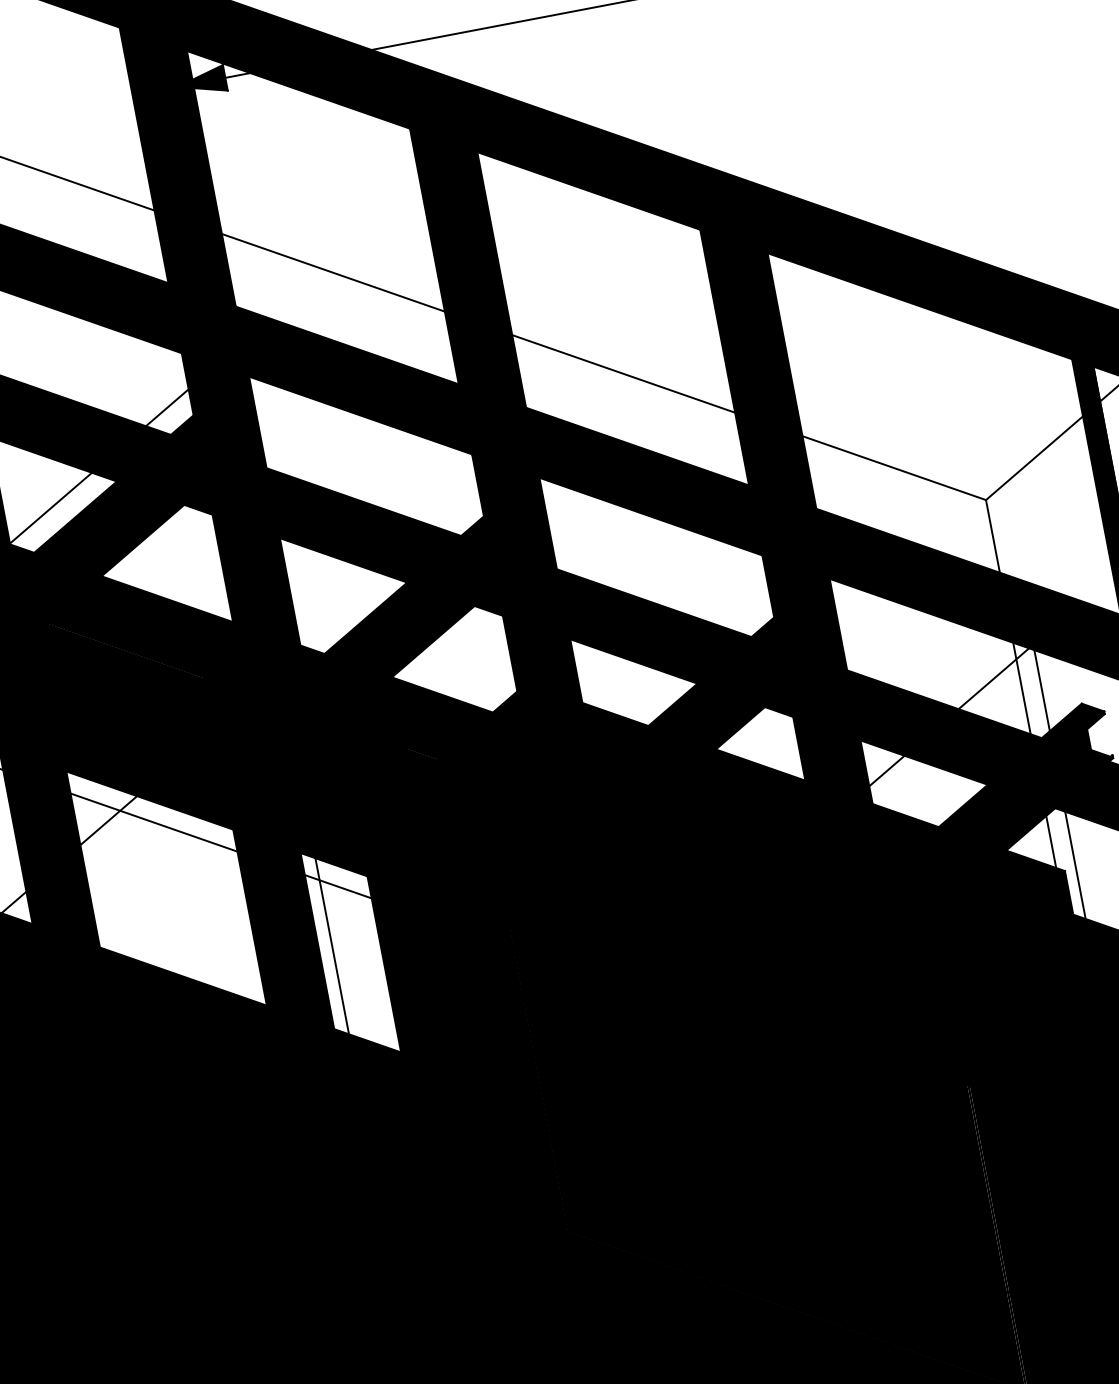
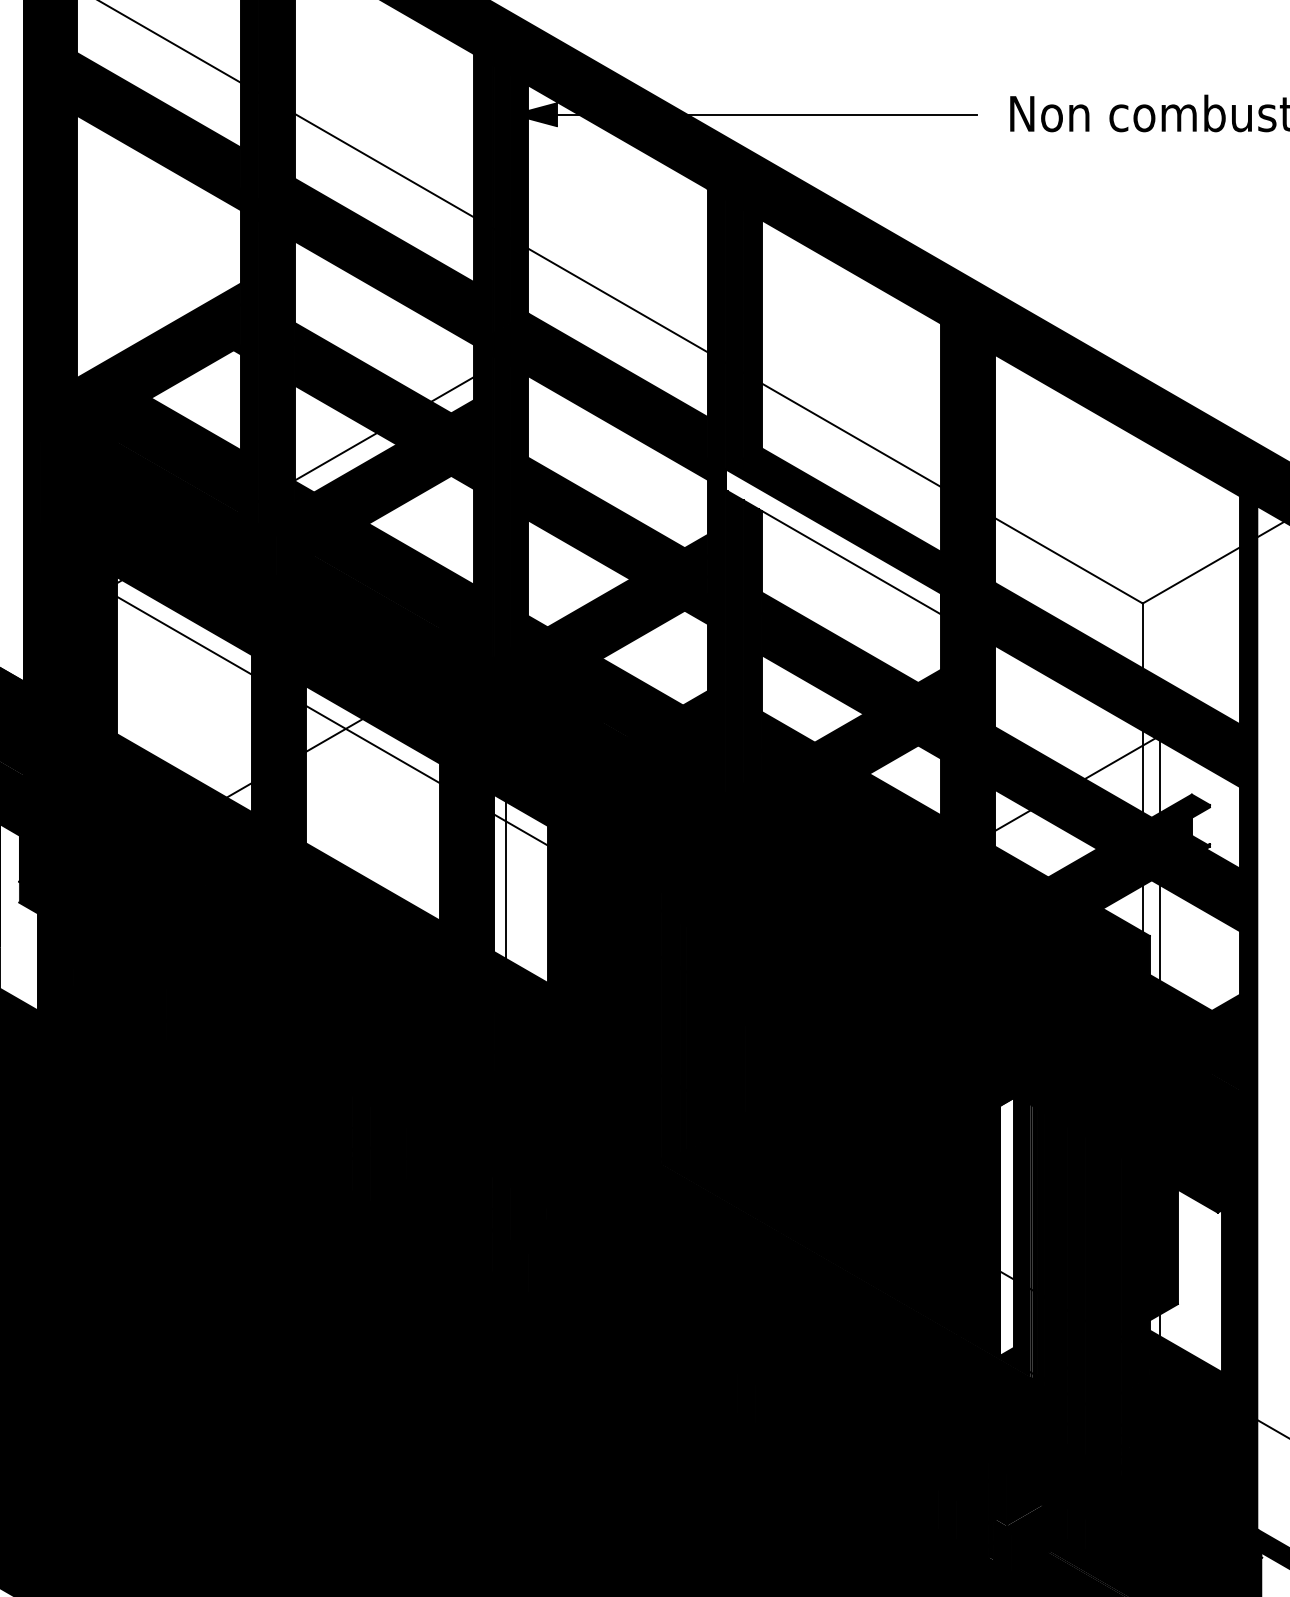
fill: (626, 496) -> (833, 541), removed
fill: (966, 1226) -> (1006, 1226), removed

